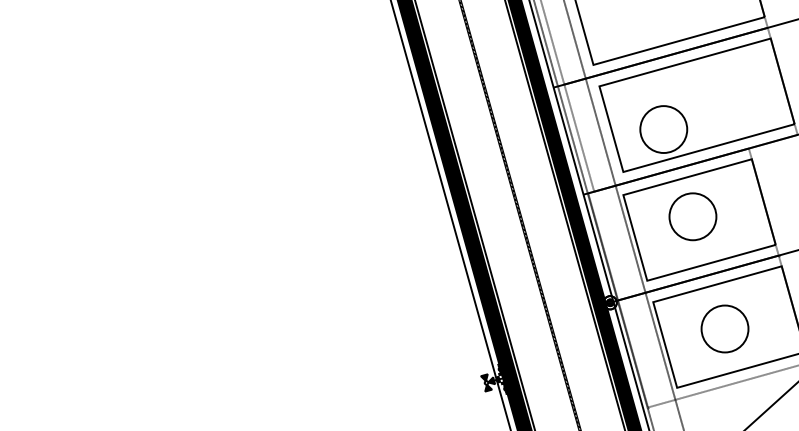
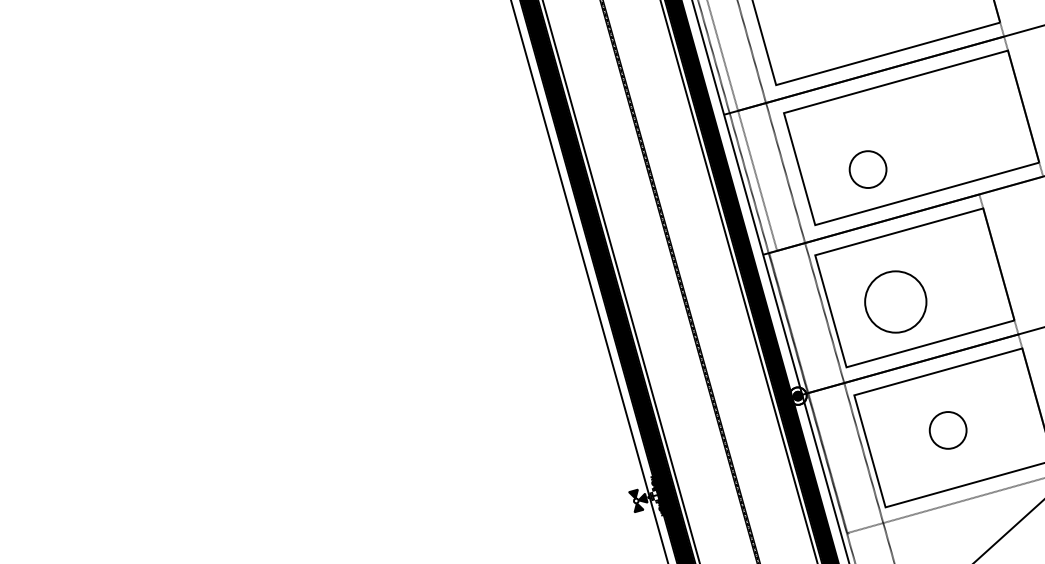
circle: (663, 129) -> (867, 169), size x0.6
circle: (692, 216) -> (895, 301), moved
circle: (724, 328) -> (947, 429), size x0.6

